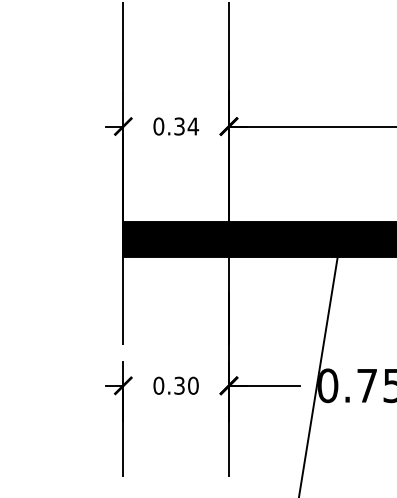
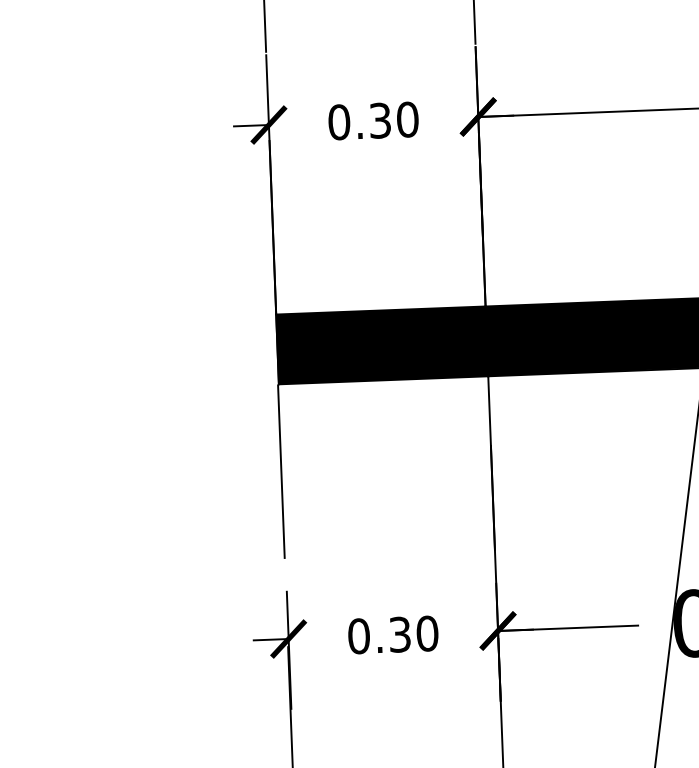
text: (193, 126) -> (407, 119), 0.34 -> 0.30

